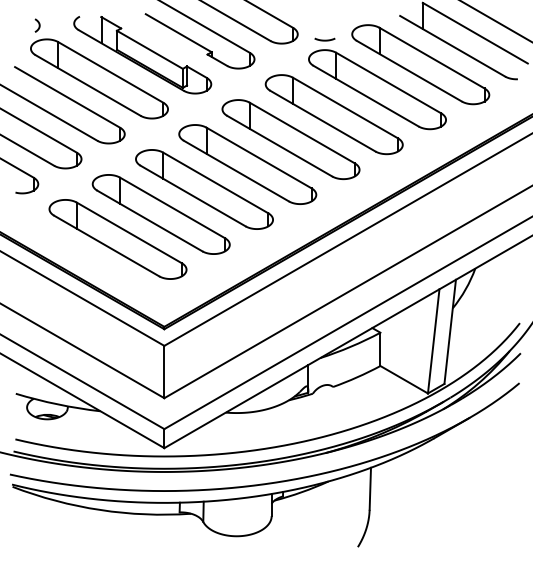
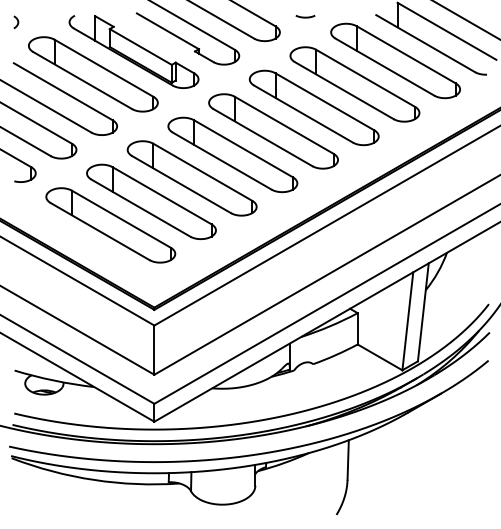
curve: (38, 25) -> (17, 22), moved
curve: (324, 39) -> (305, 16), moved

